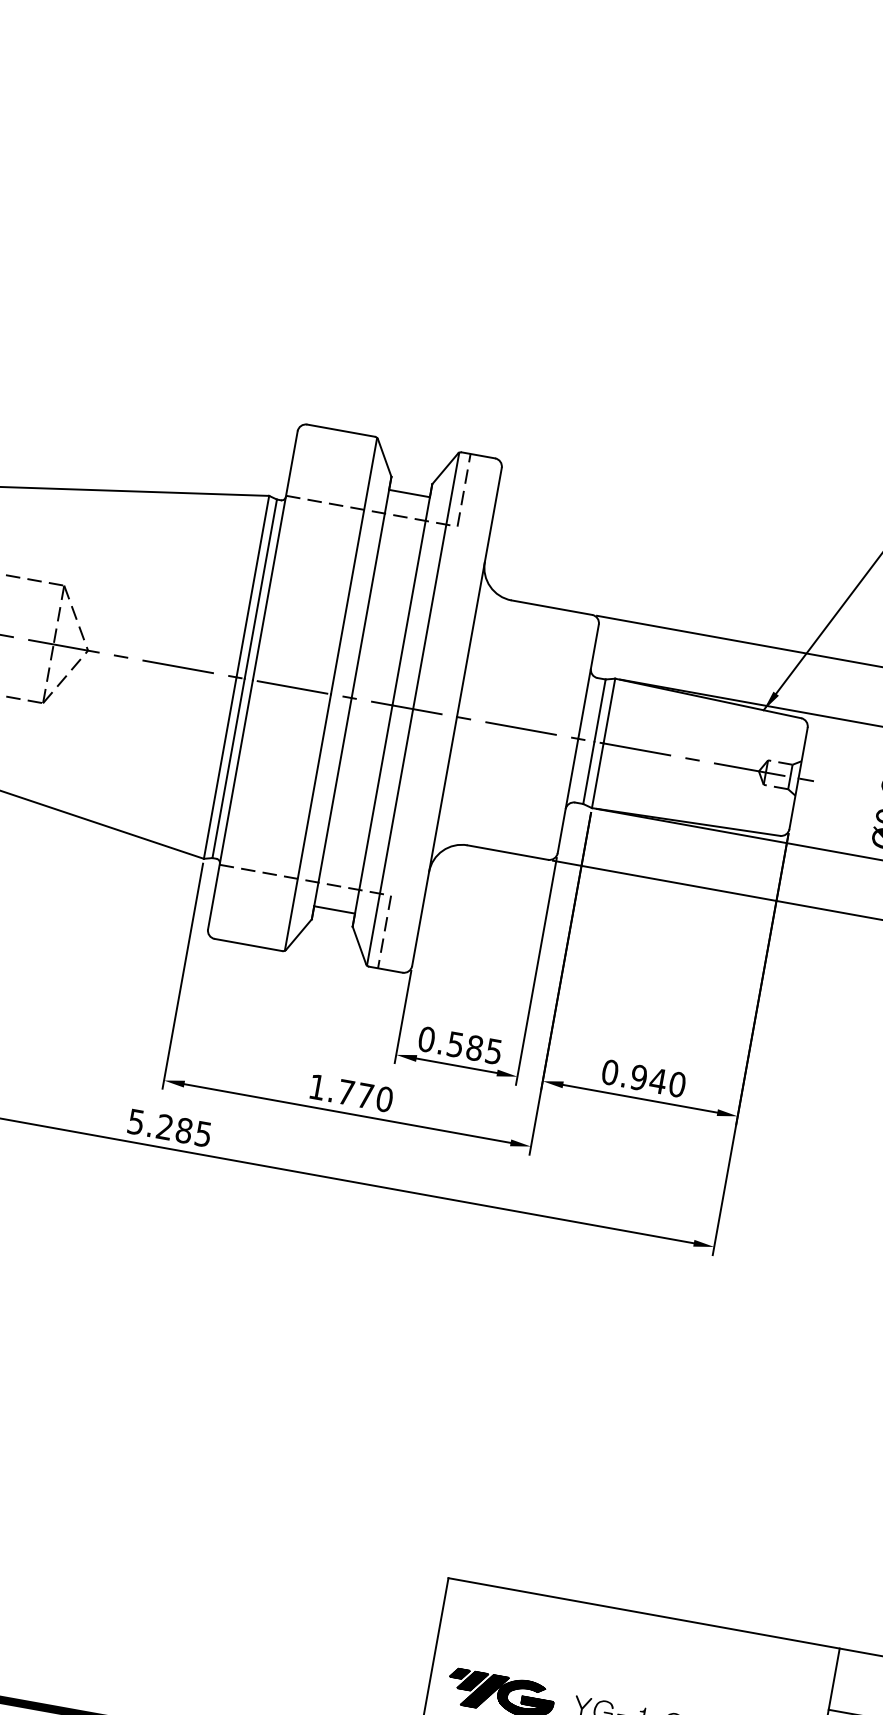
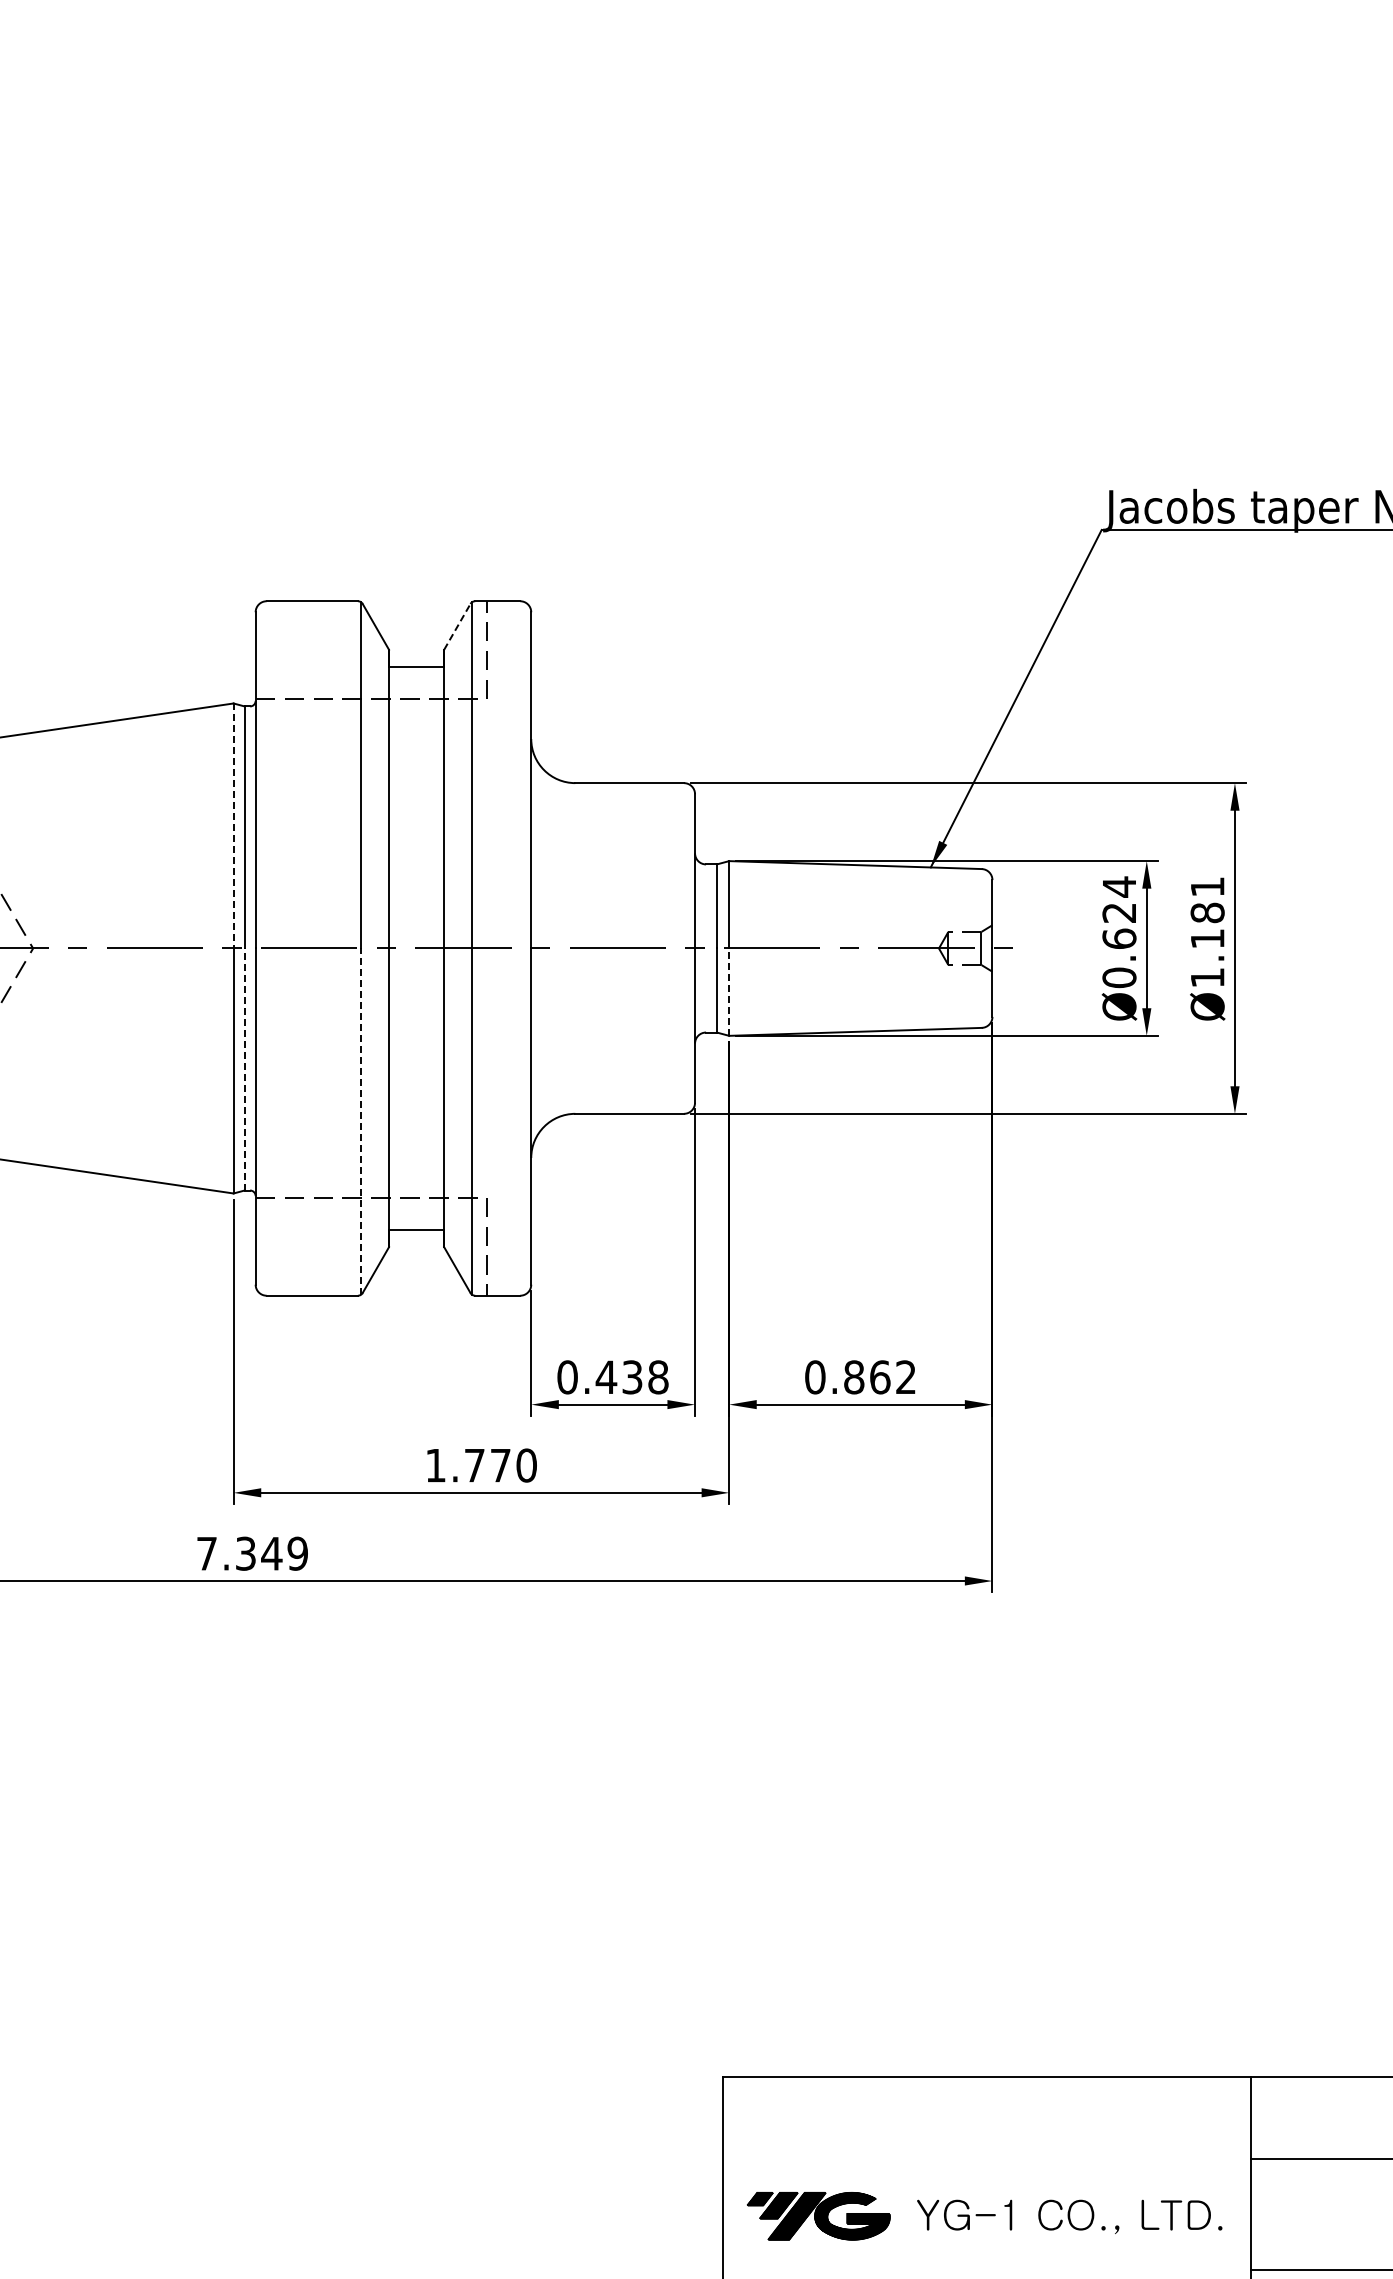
line: (445, 468) -> (457, 626), solid -> dashed
line: (252, 586) -> (233, 825), solid -> dashed
line: (228, 768) -> (244, 1069), solid -> dashed
line: (597, 776) -> (729, 992), solid -> dashed
line: (308, 822) -> (361, 1121), solid -> dashed
text: (474, 1048) -> (631, 1377), 0.585 -> 0.438
text: (658, 1081) -> (880, 1377), 0.940 -> 0.862
text: (169, 1127) -> (252, 1553), 5.285 -> 7.349

